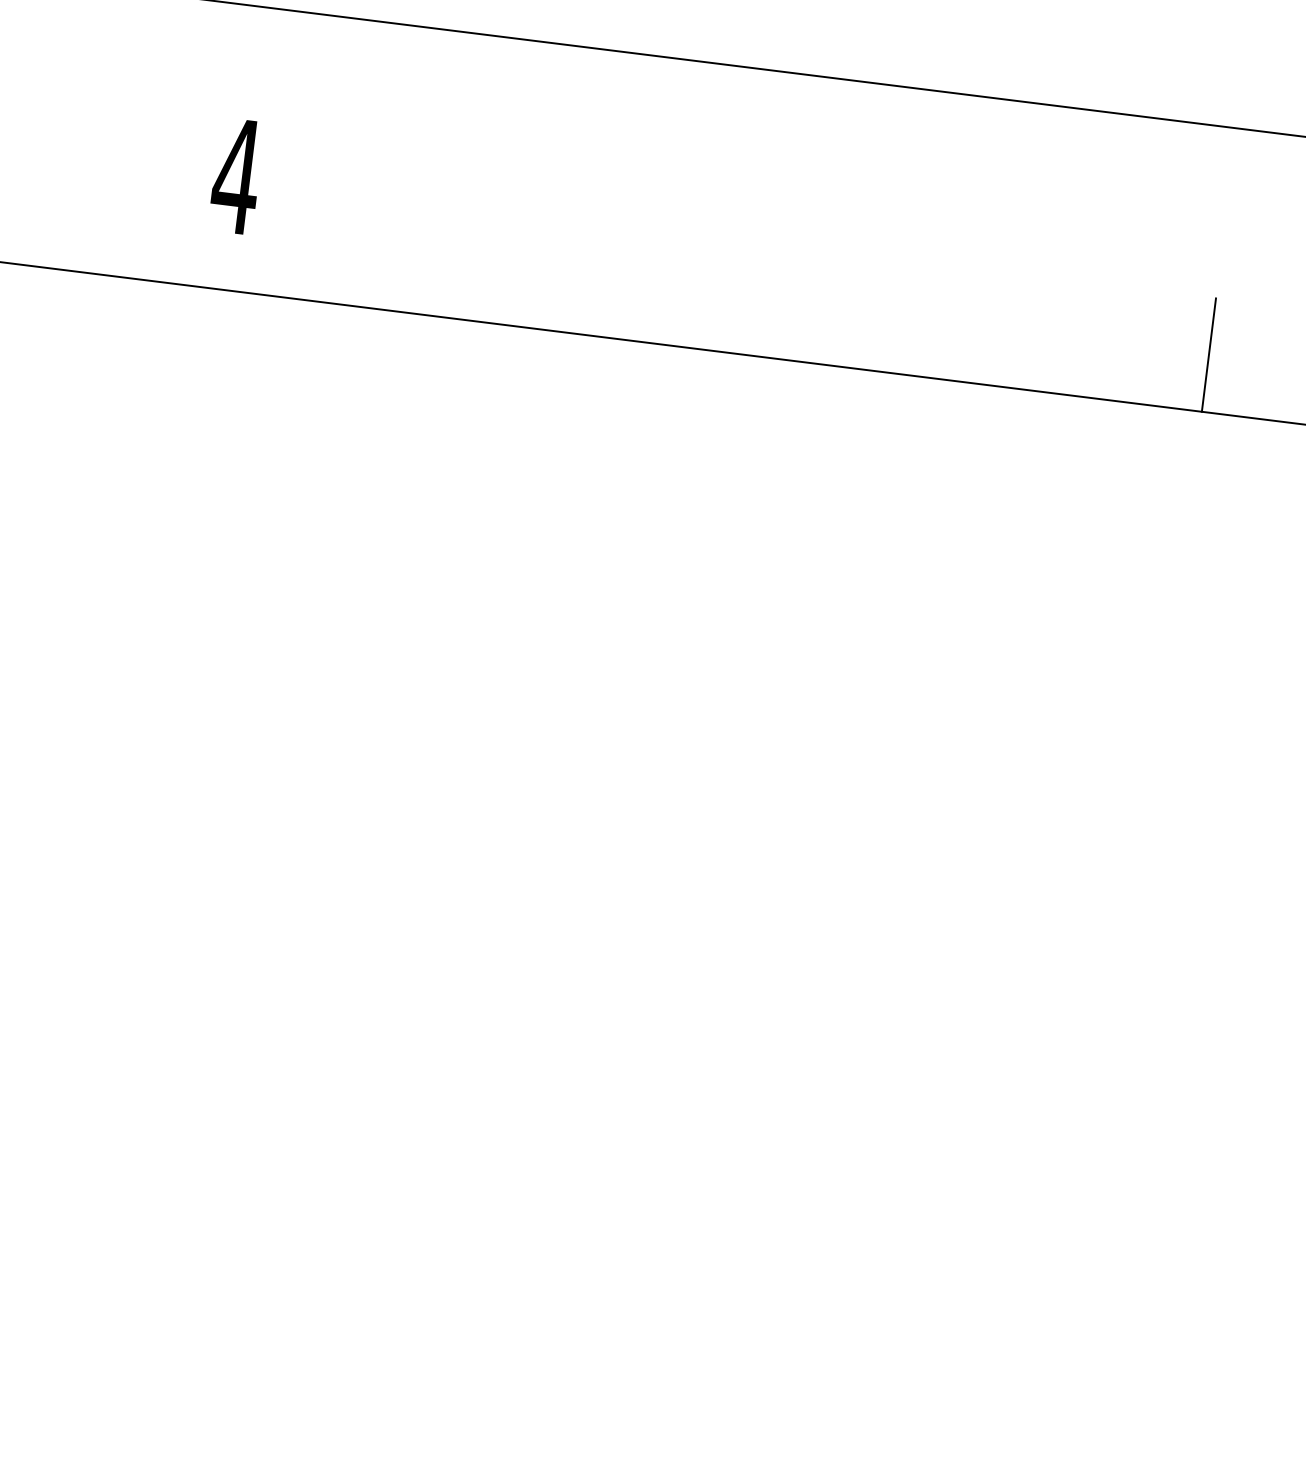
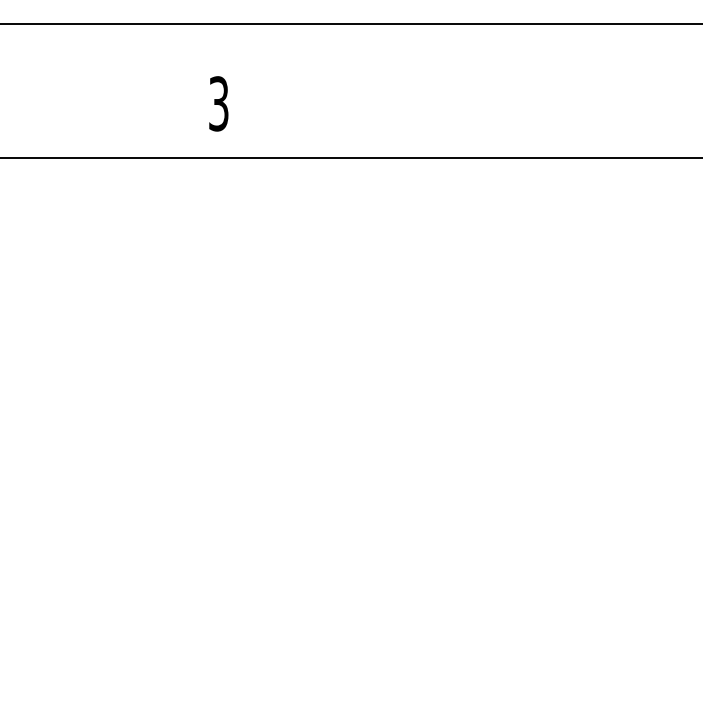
text: (236, 175) -> (218, 103), 4 -> 3
line: (1208, 354) -> (681, 130), removed

